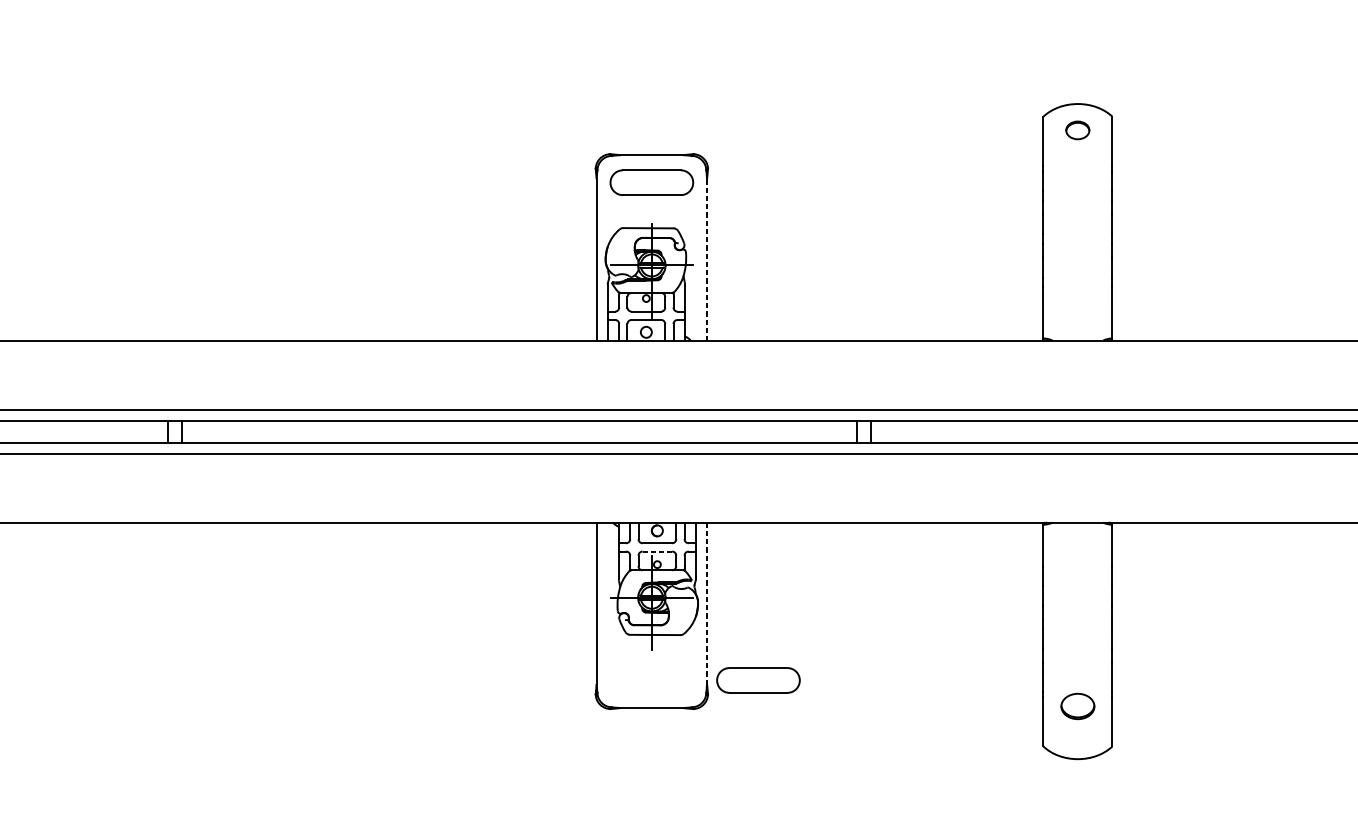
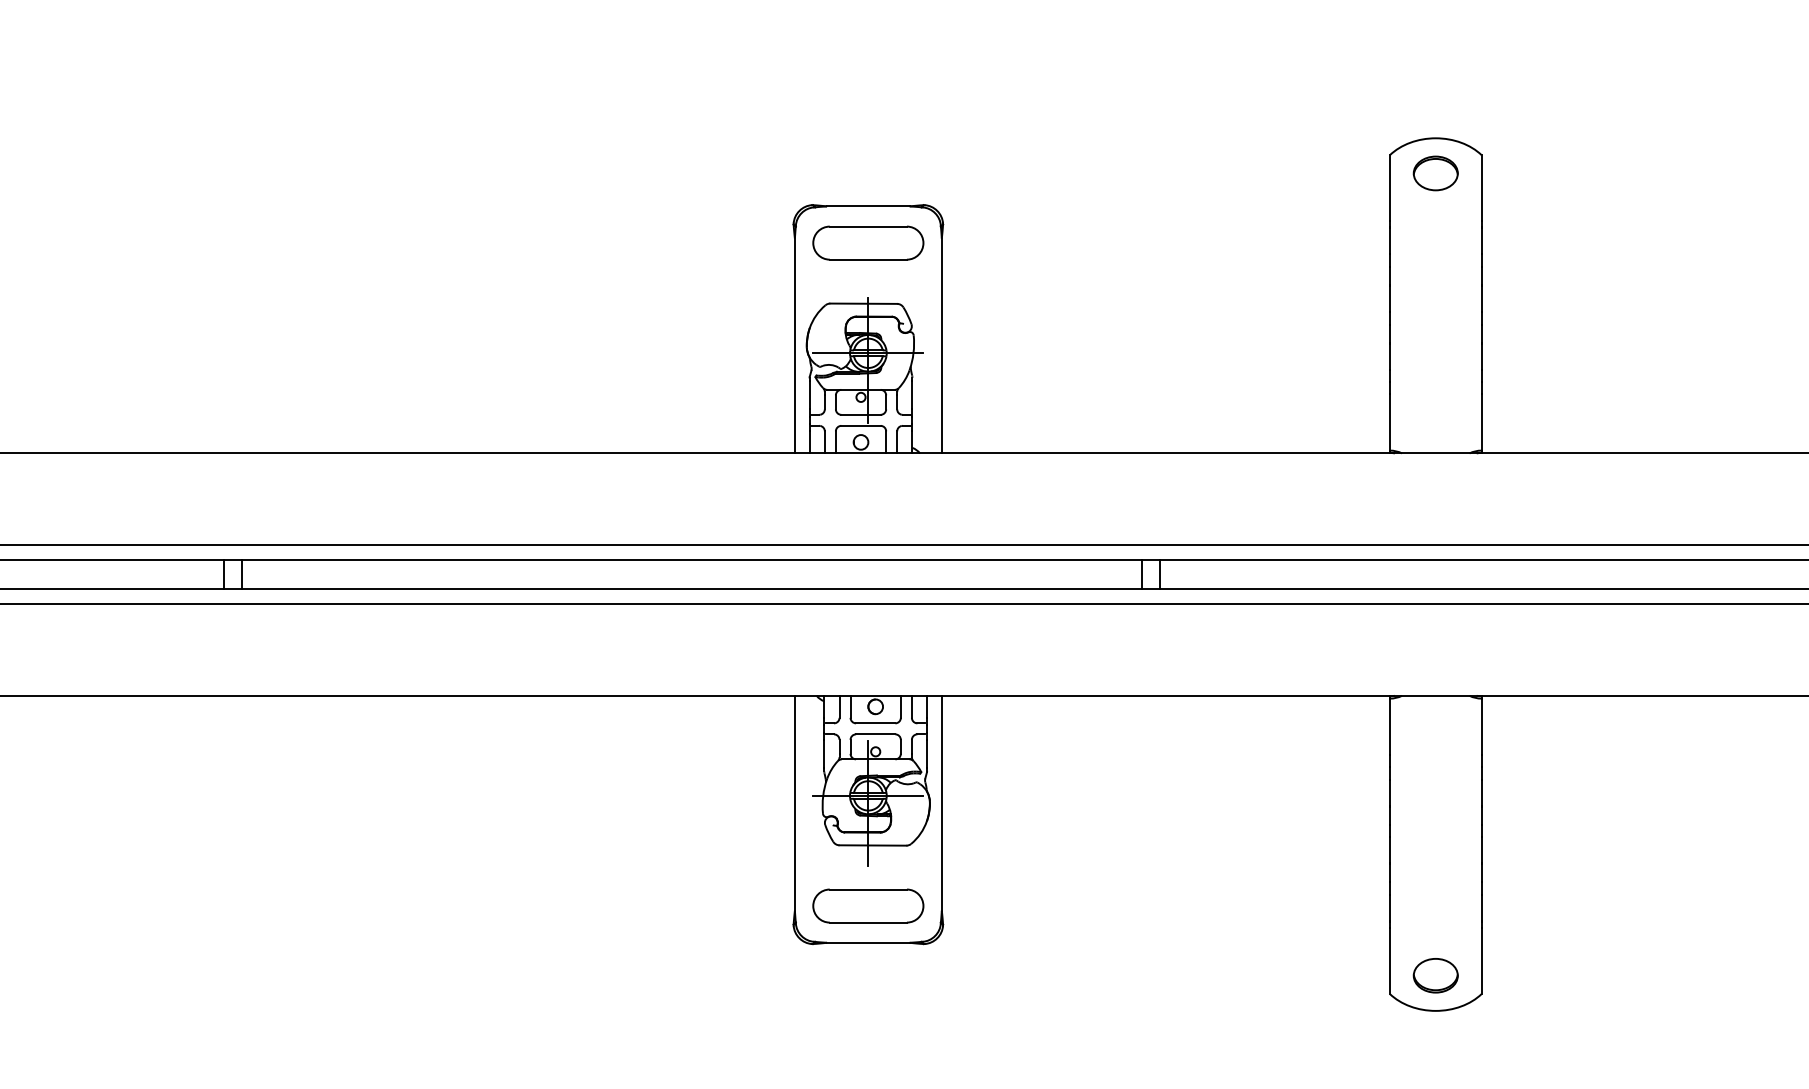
part: (1077, 130) -> (1435, 173), size x1.43
line: (706, 260) -> (941, 346), dashed -> solid
line: (657, 551) -> (875, 734), dashed -> solid
line: (706, 603) -> (941, 803), dashed -> solid
part: (758, 680) -> (868, 905), moved
part: (1077, 706) -> (1435, 975), moved

